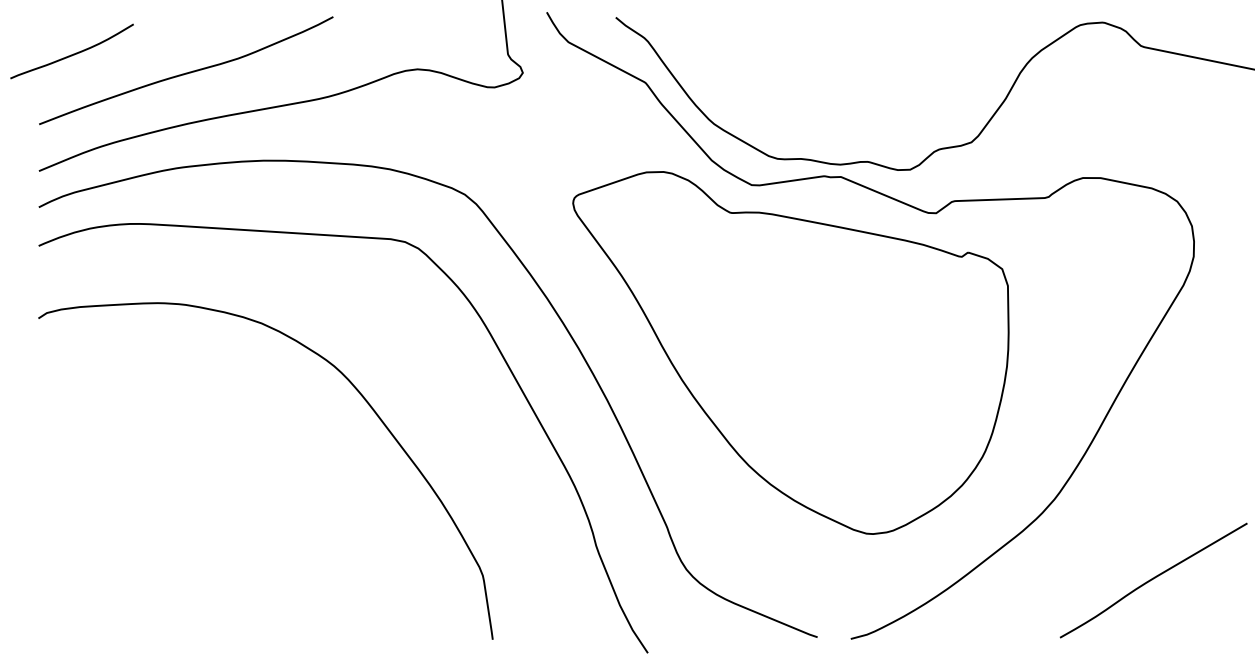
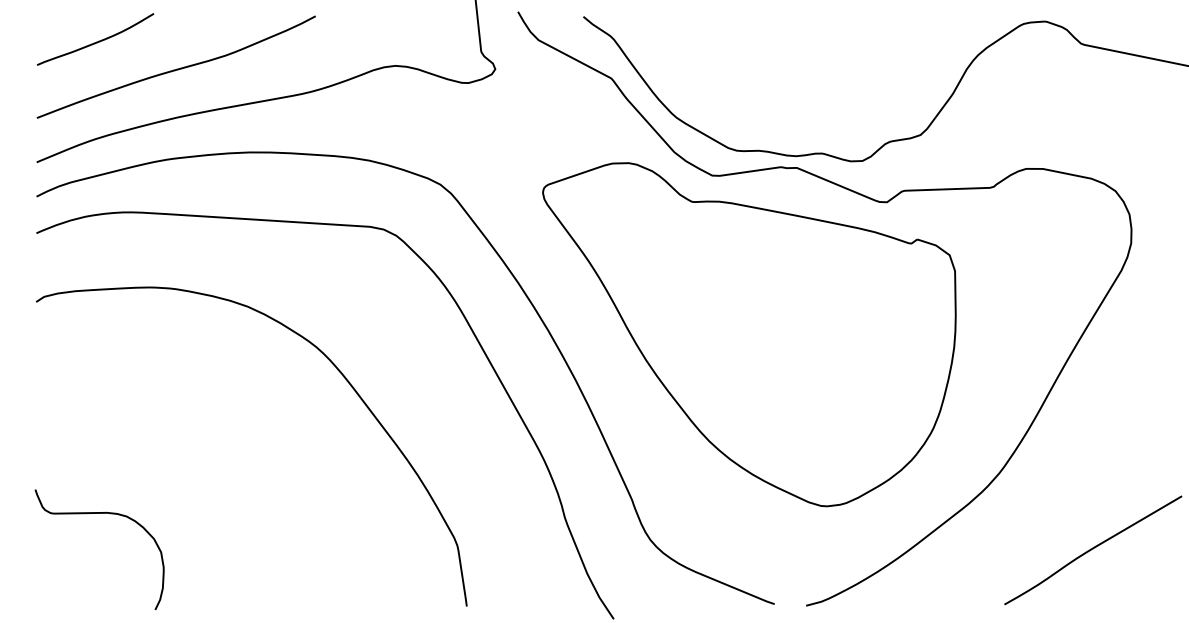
curve: (73, 53) -> (96, 41), moved
curve: (97, 542) -> (92, 514), added

